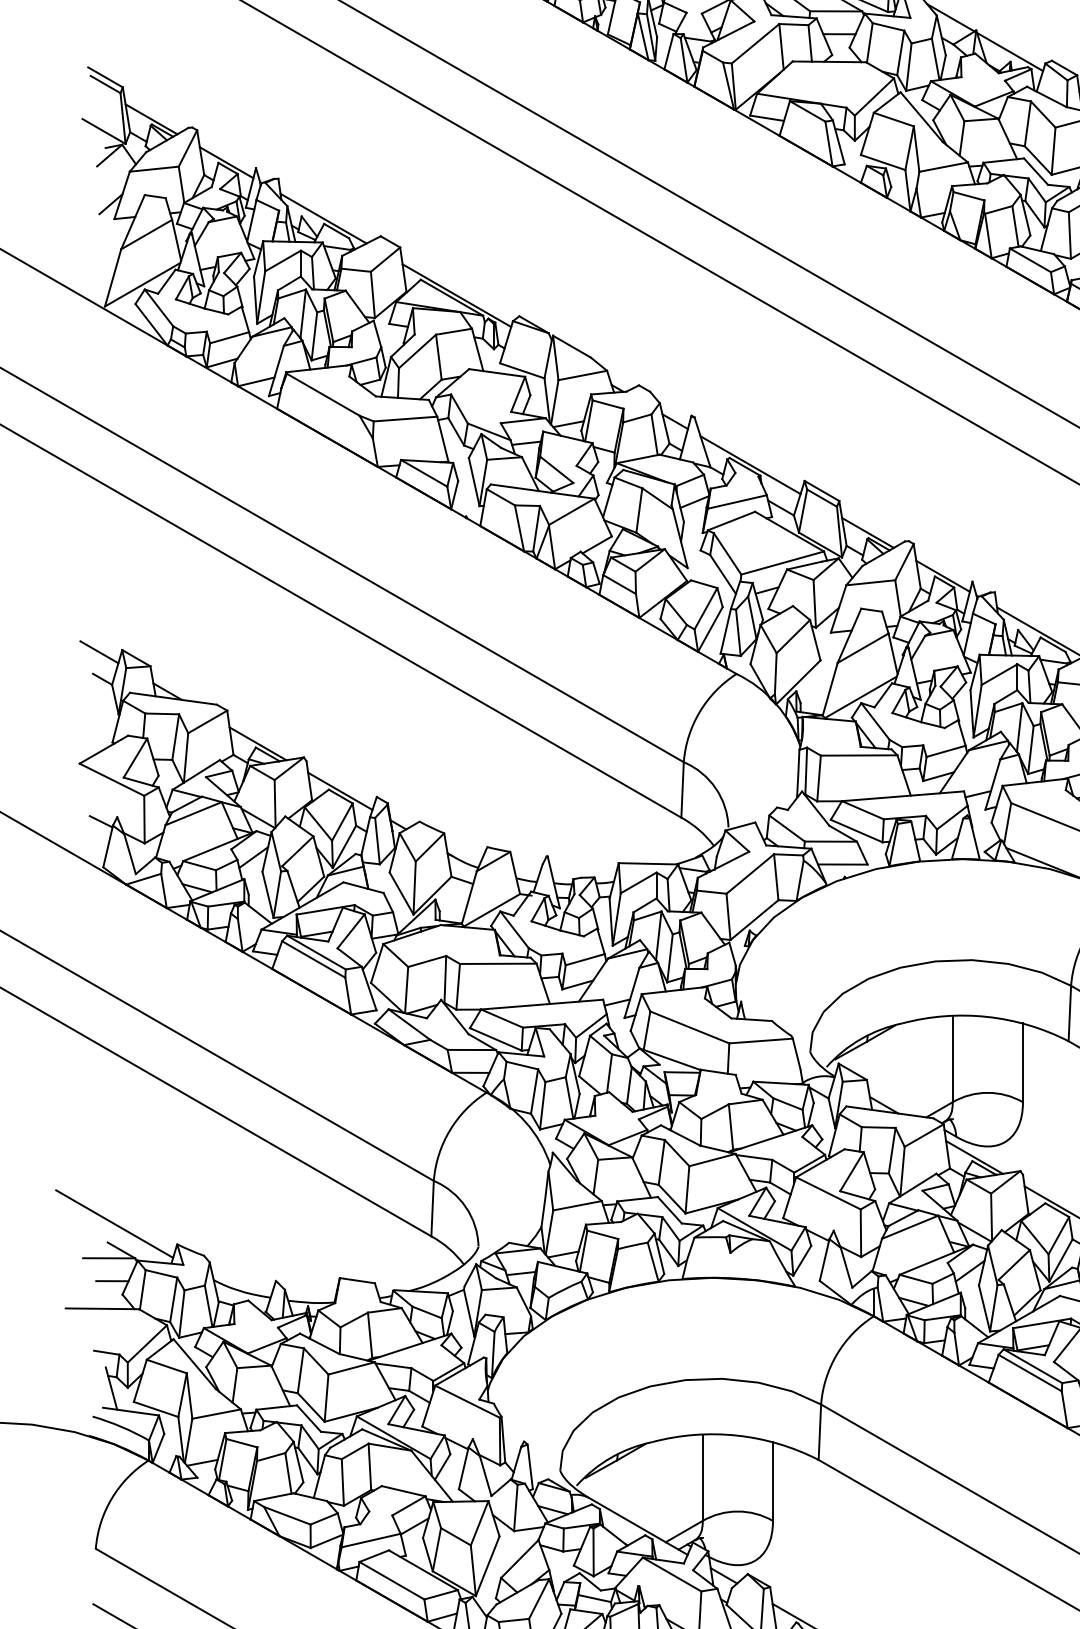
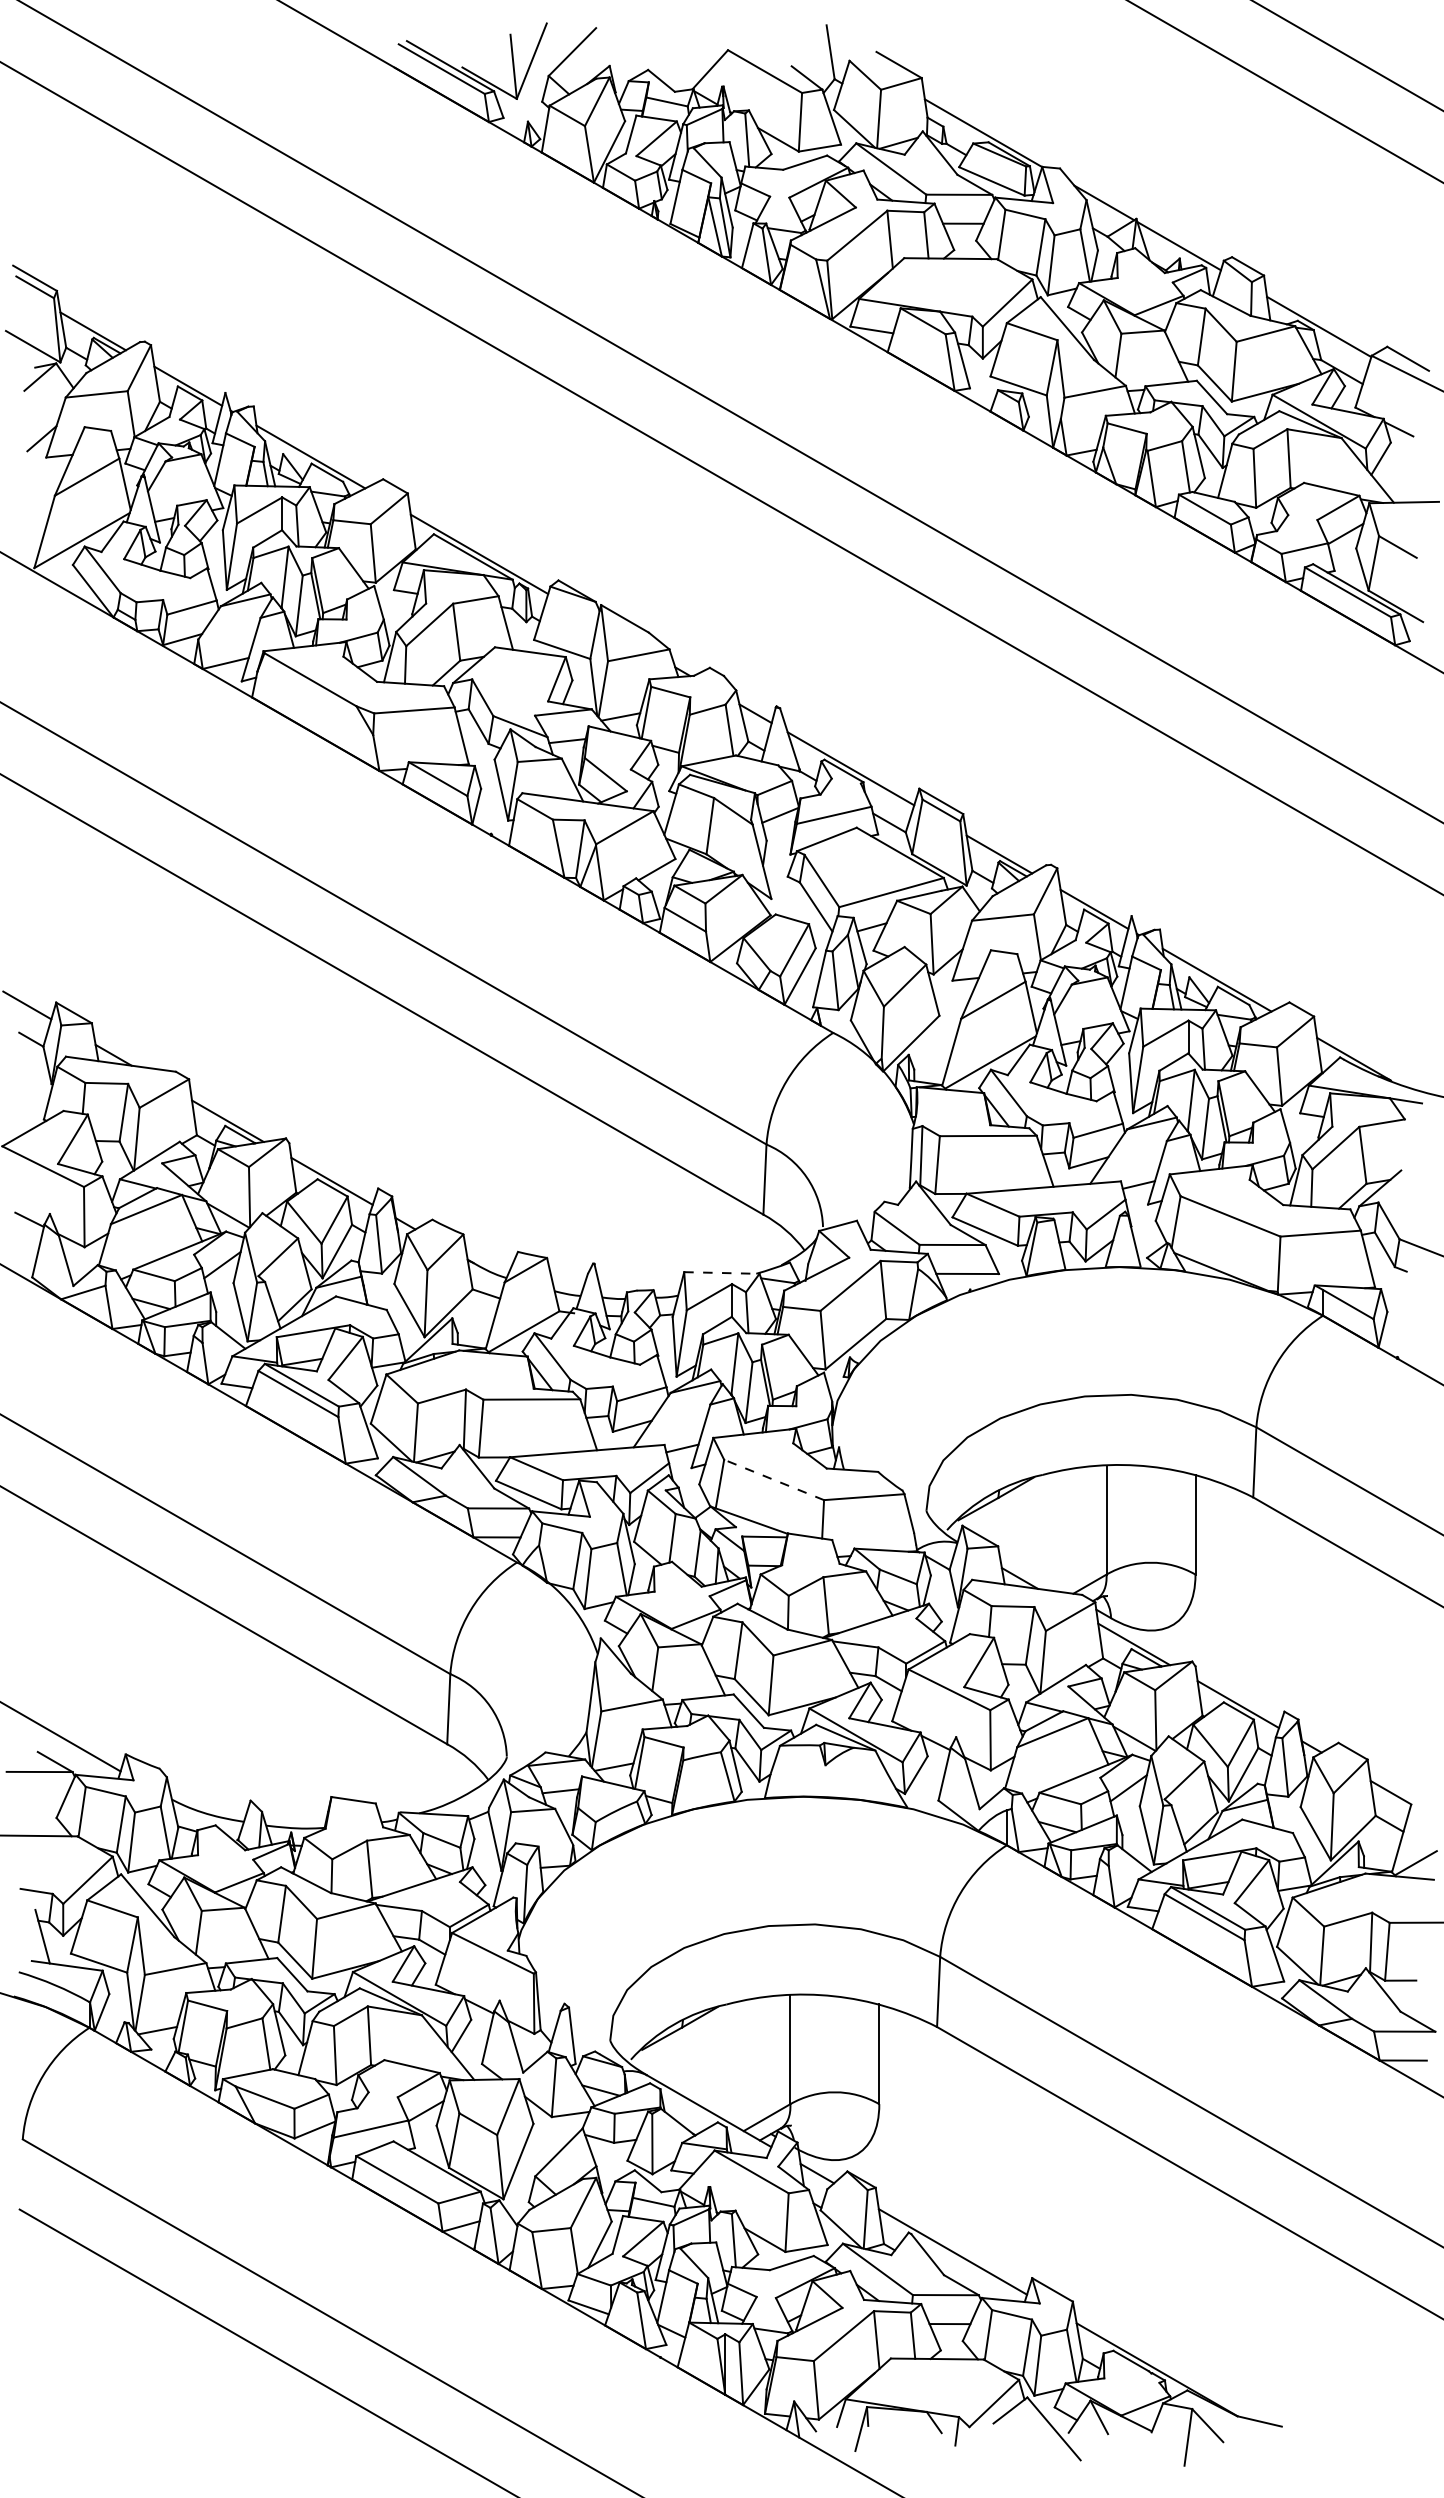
line: (648, 864) -> (721, 1273), solid -> dashed
line: (690, 1027) -> (774, 1479), solid -> dashed
line: (112, 1280) -> (43, 1800), removed

